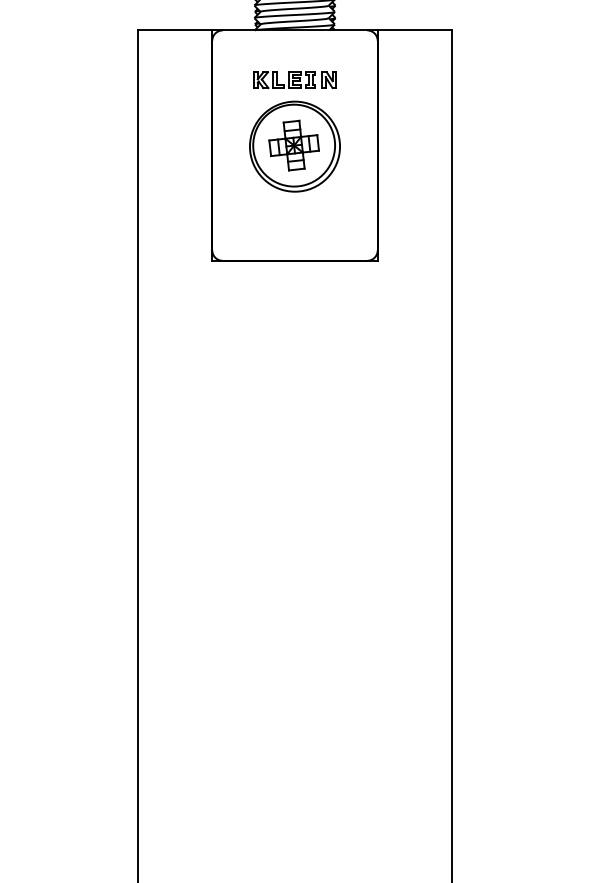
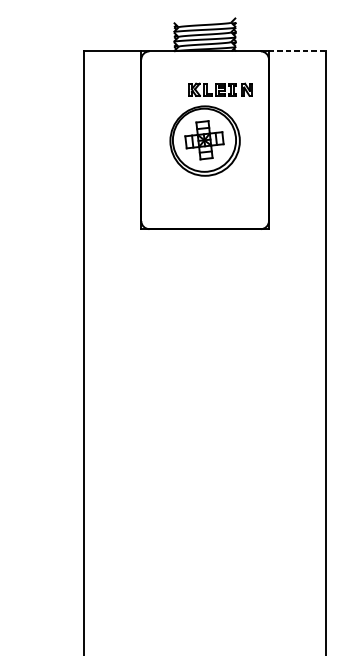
line: (415, 30) -> (298, 51), solid -> dashed
part: (294, 80) -> (220, 90), moved

